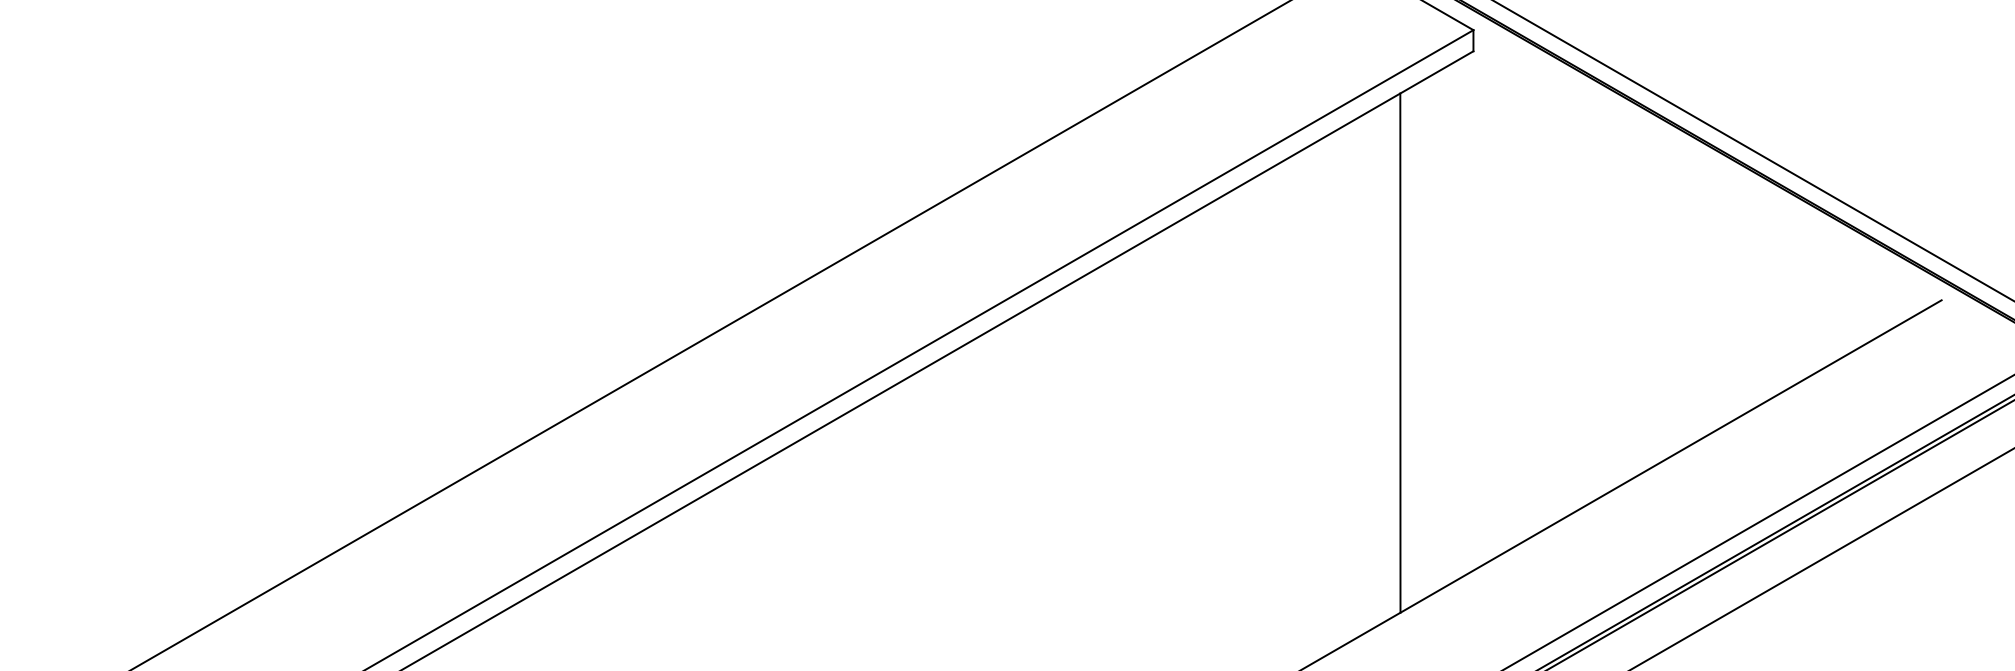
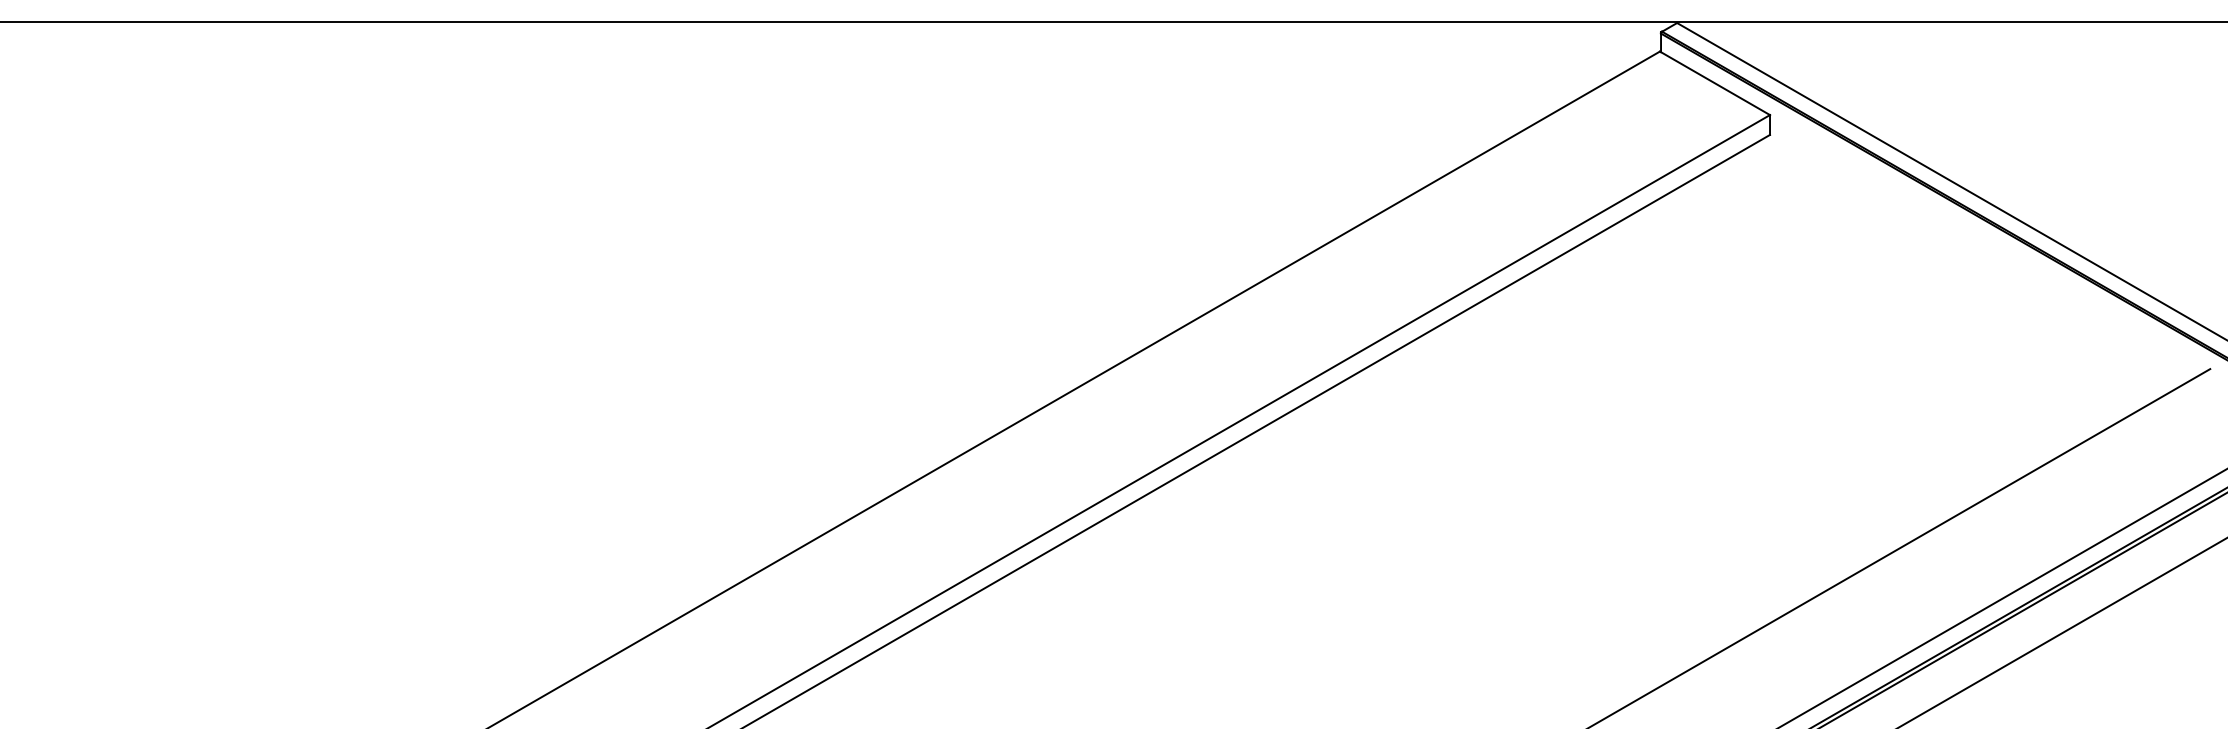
line: (1400, 352) -> (1701, 418), removed

